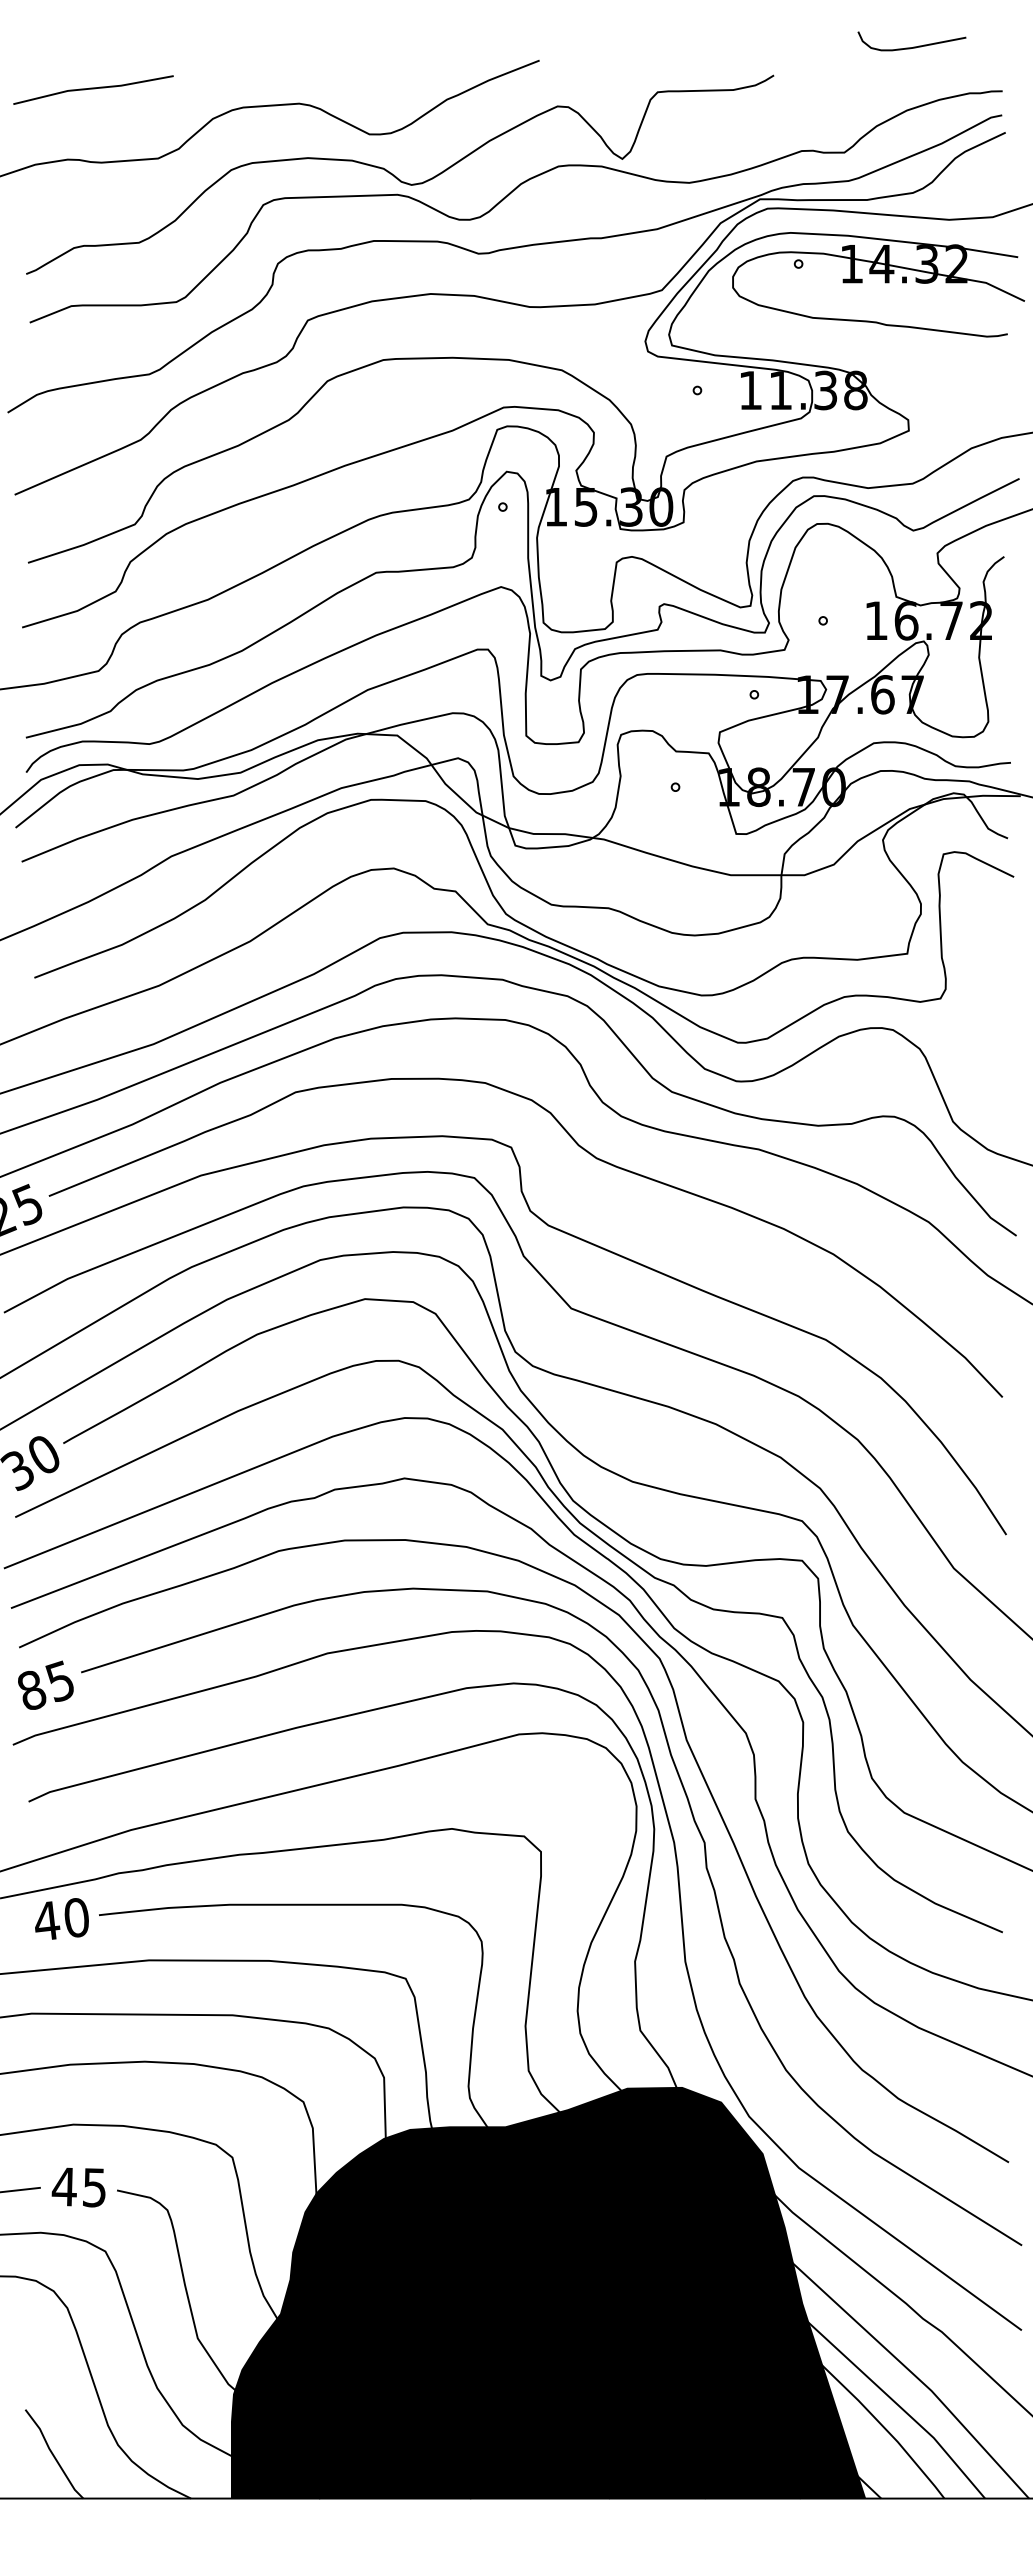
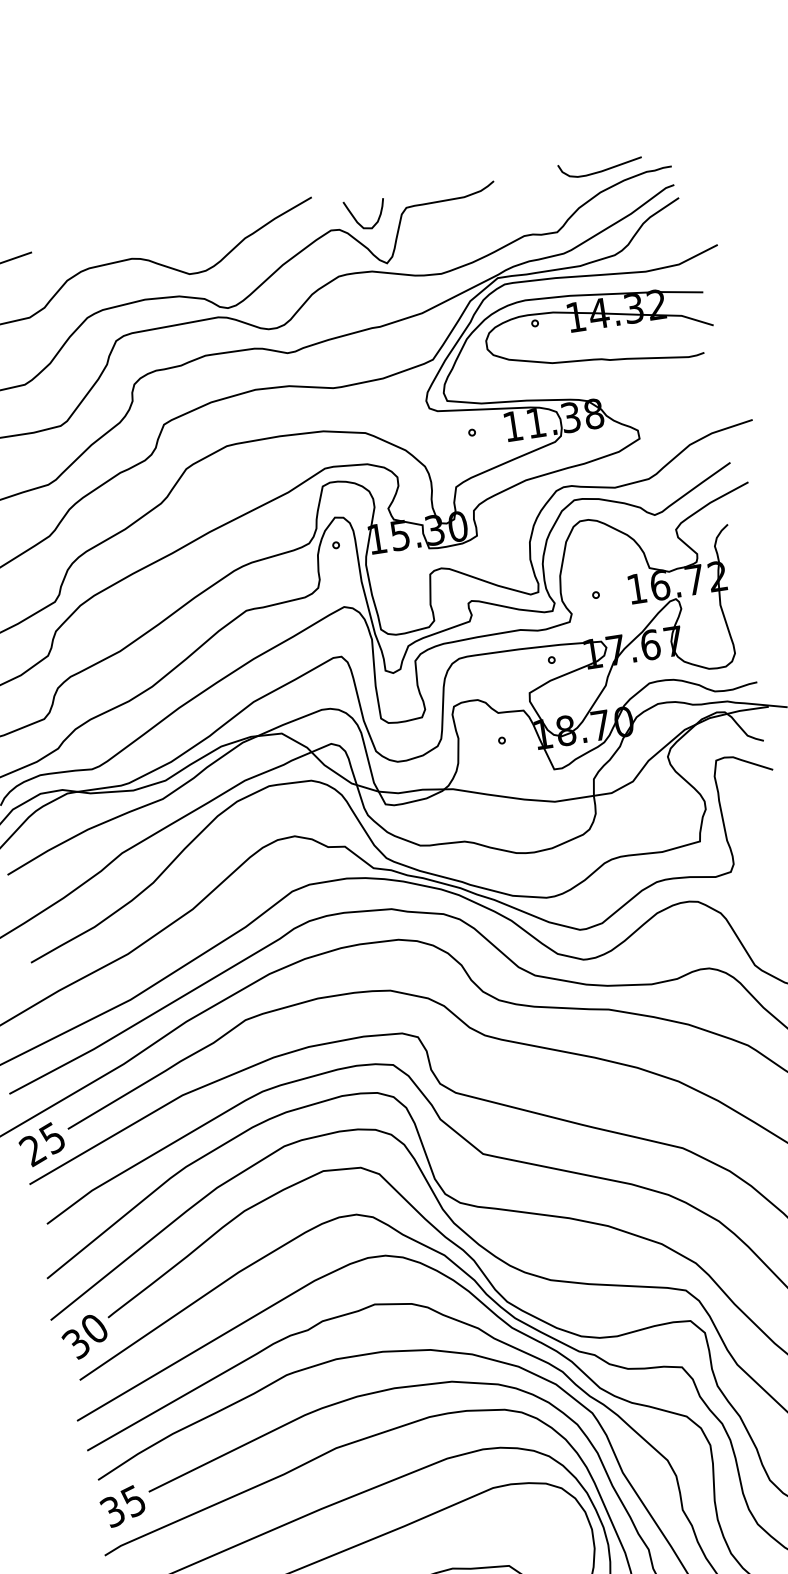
curve: (913, 46) -> (602, 170), moved
curve: (592, 98) -> (356, 220), added
text: (31, 1690) -> (112, 1511), 85 -> 35

